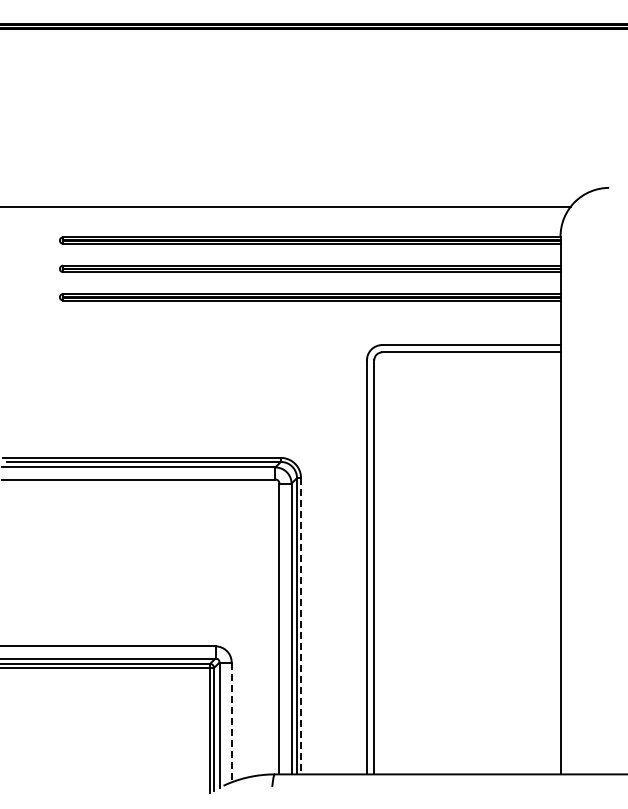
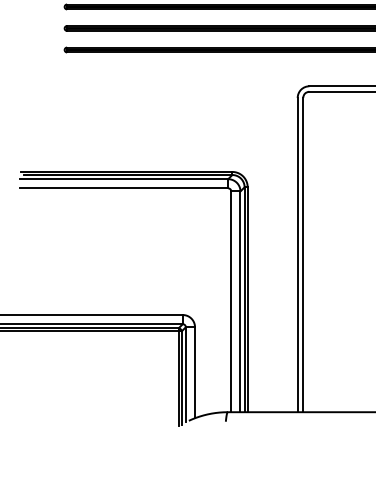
line: (301, 626) -> (248, 299), dashed -> solid
line: (231, 722) -> (194, 372), dashed -> solid

